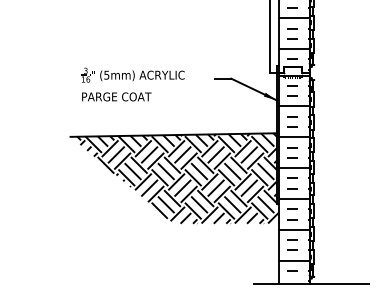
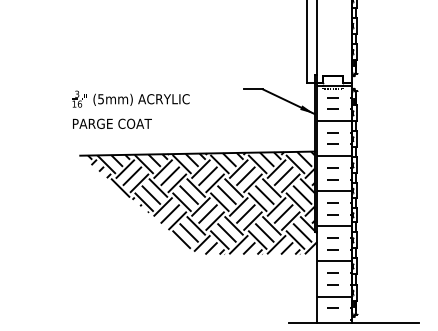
hatch: (293, 38) -> (333, 43), removed
part: (132, 84) -> (130, 109), moved

